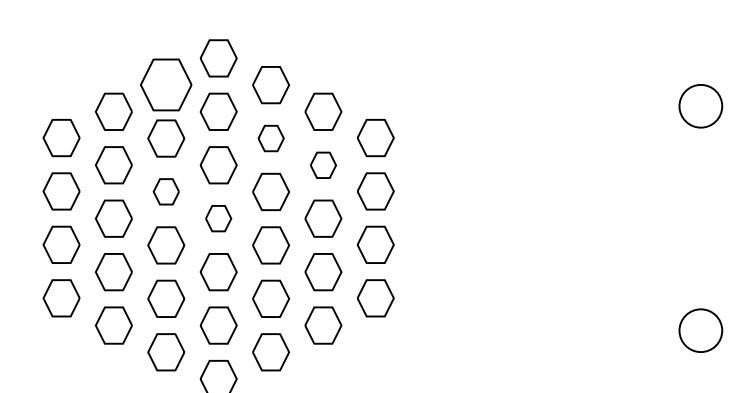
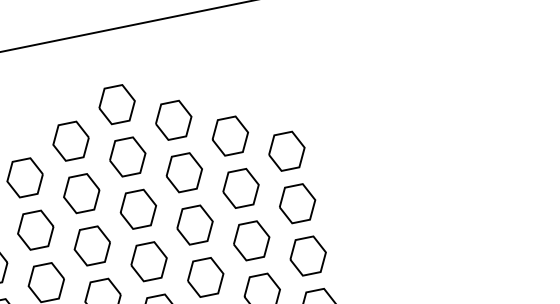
part: (166, 85) -> (71, 141), size x0.71
part: (271, 138) -> (184, 172), size x1.43
part: (323, 165) -> (241, 188), size x1.43
part: (166, 191) -> (92, 245), size x1.43
part: (218, 218) -> (148, 261), size x1.43

